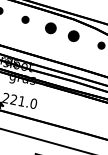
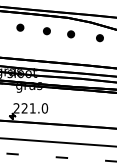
part: (50, 28) -> (46, 31), size x0.62
part: (74, 36) -> (71, 34), size x0.62

